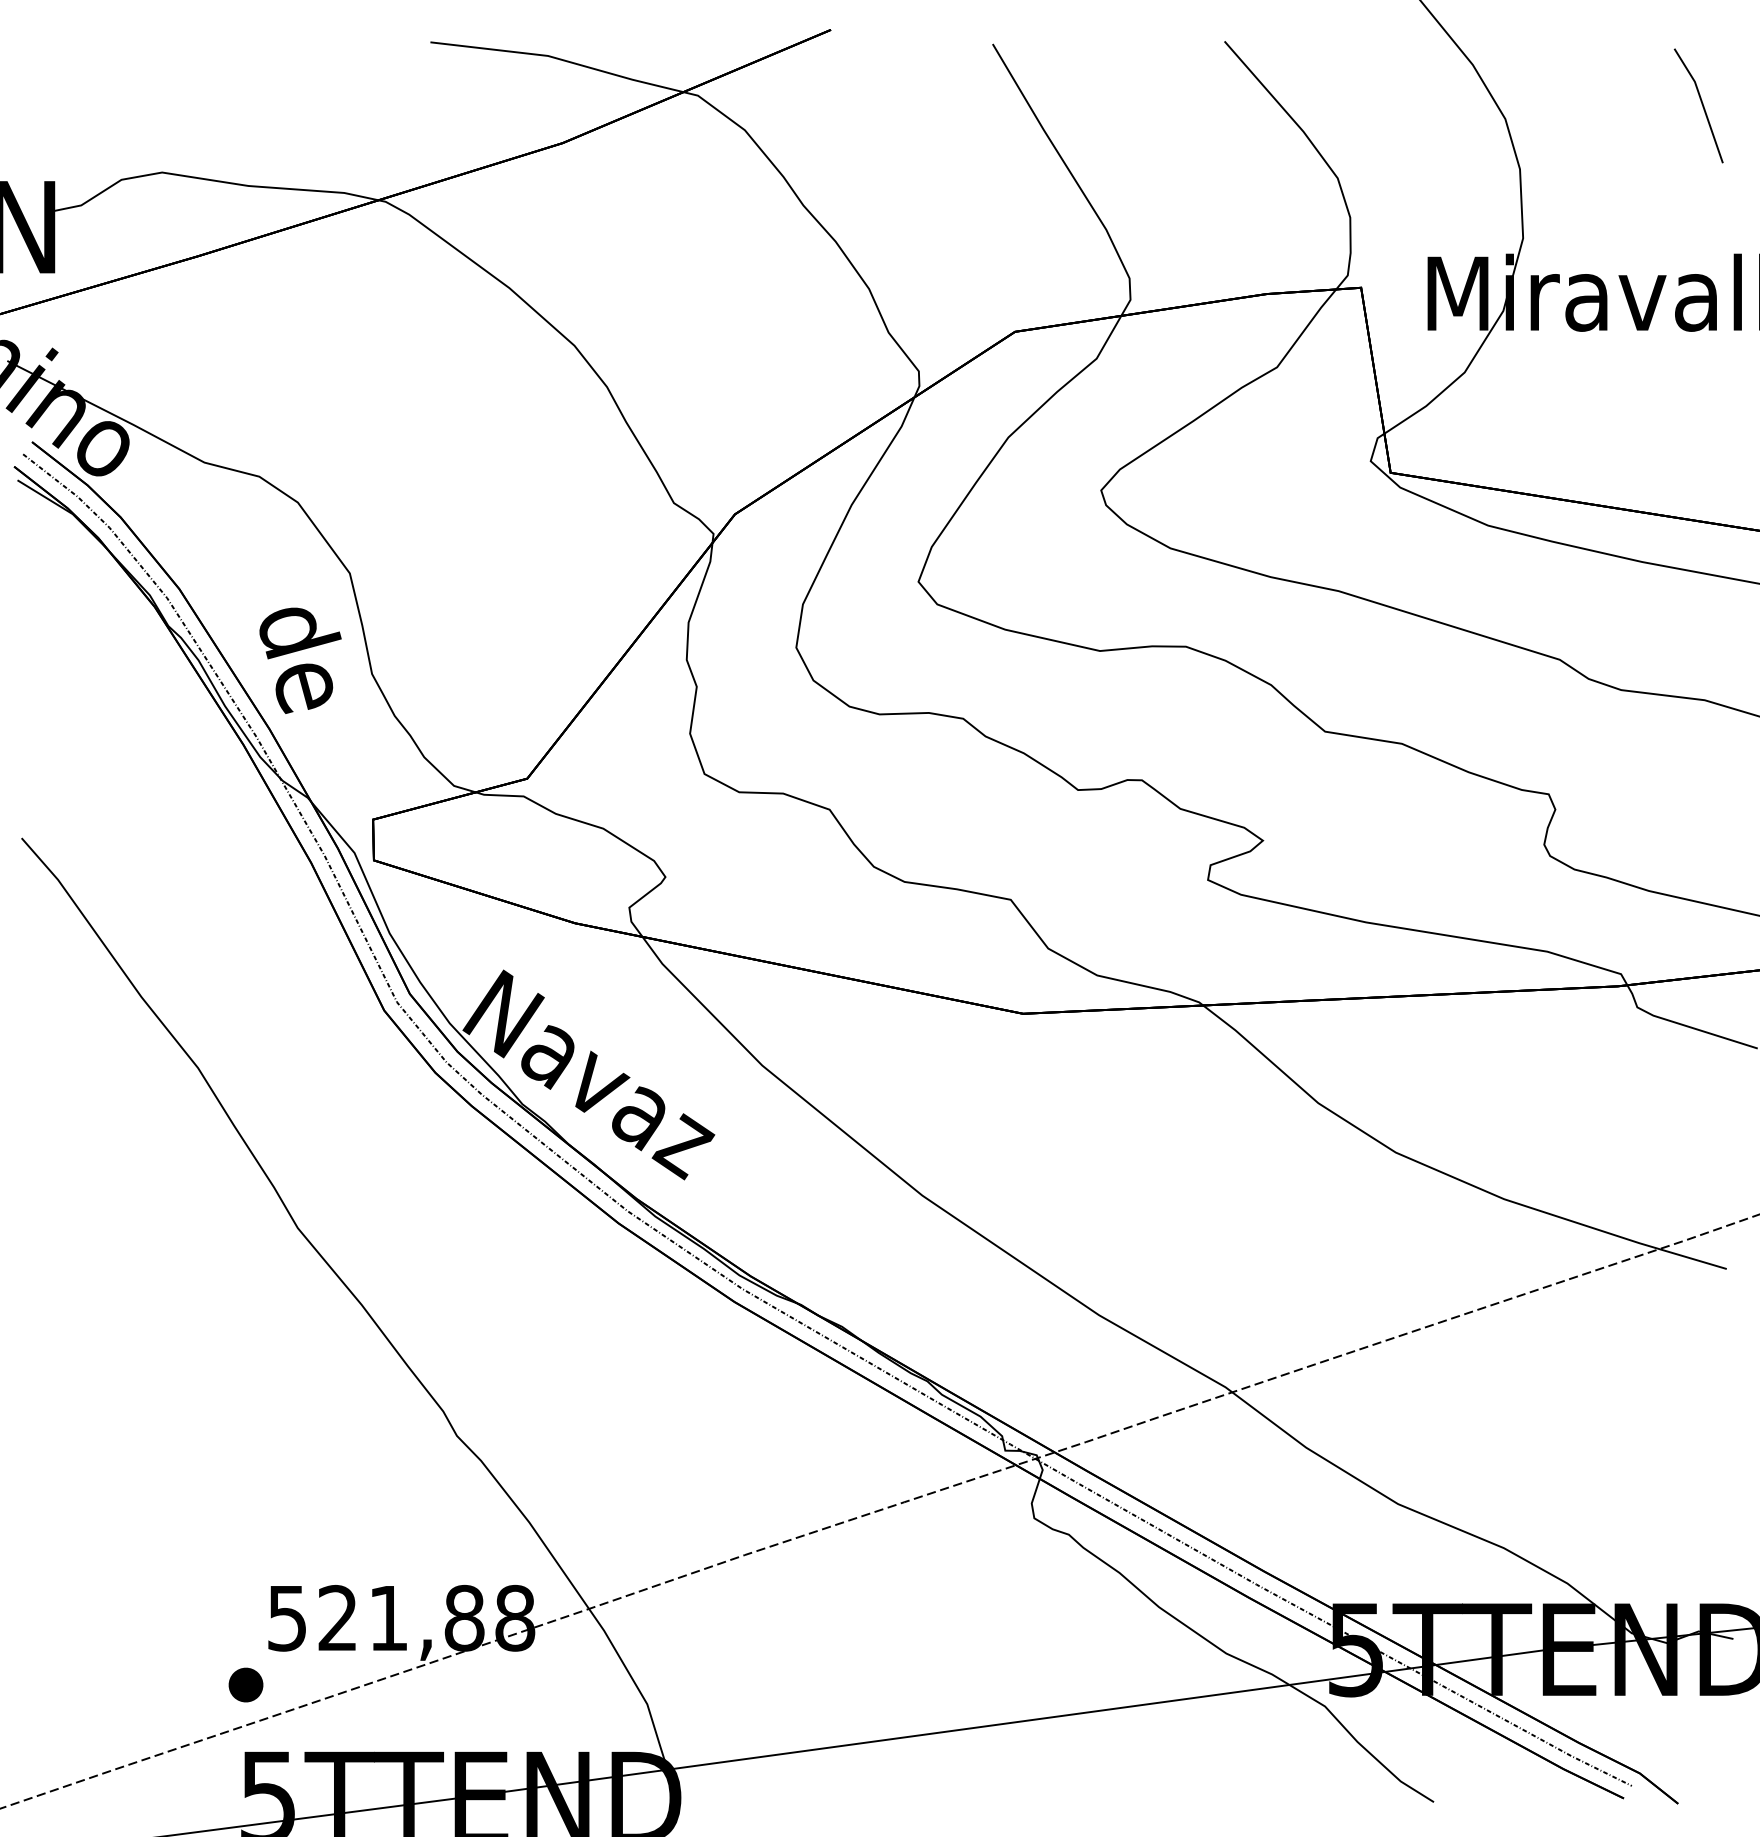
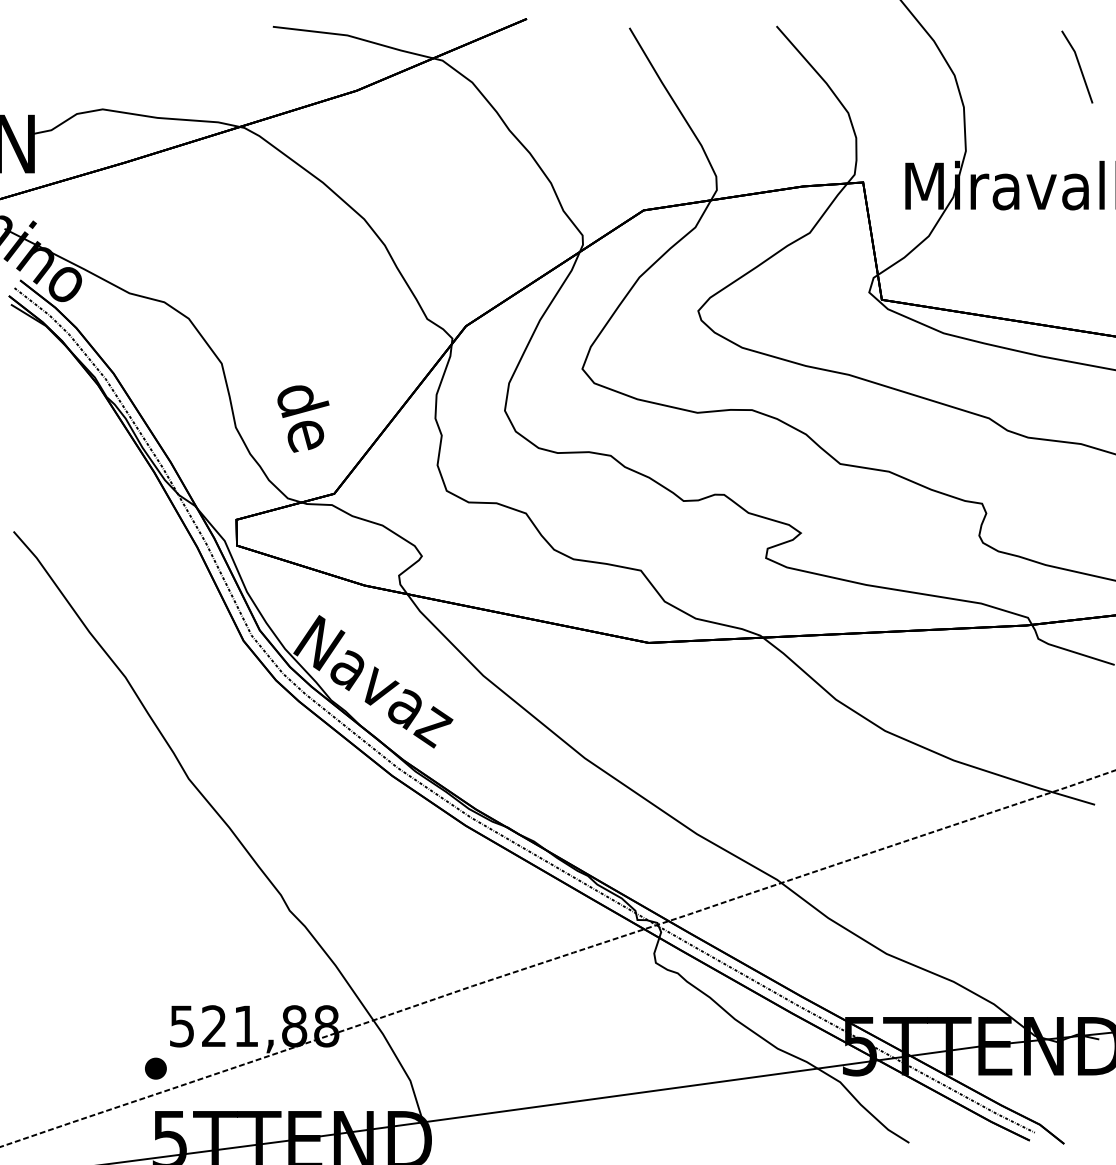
text: (300, 659) -> (303, 418), moved

